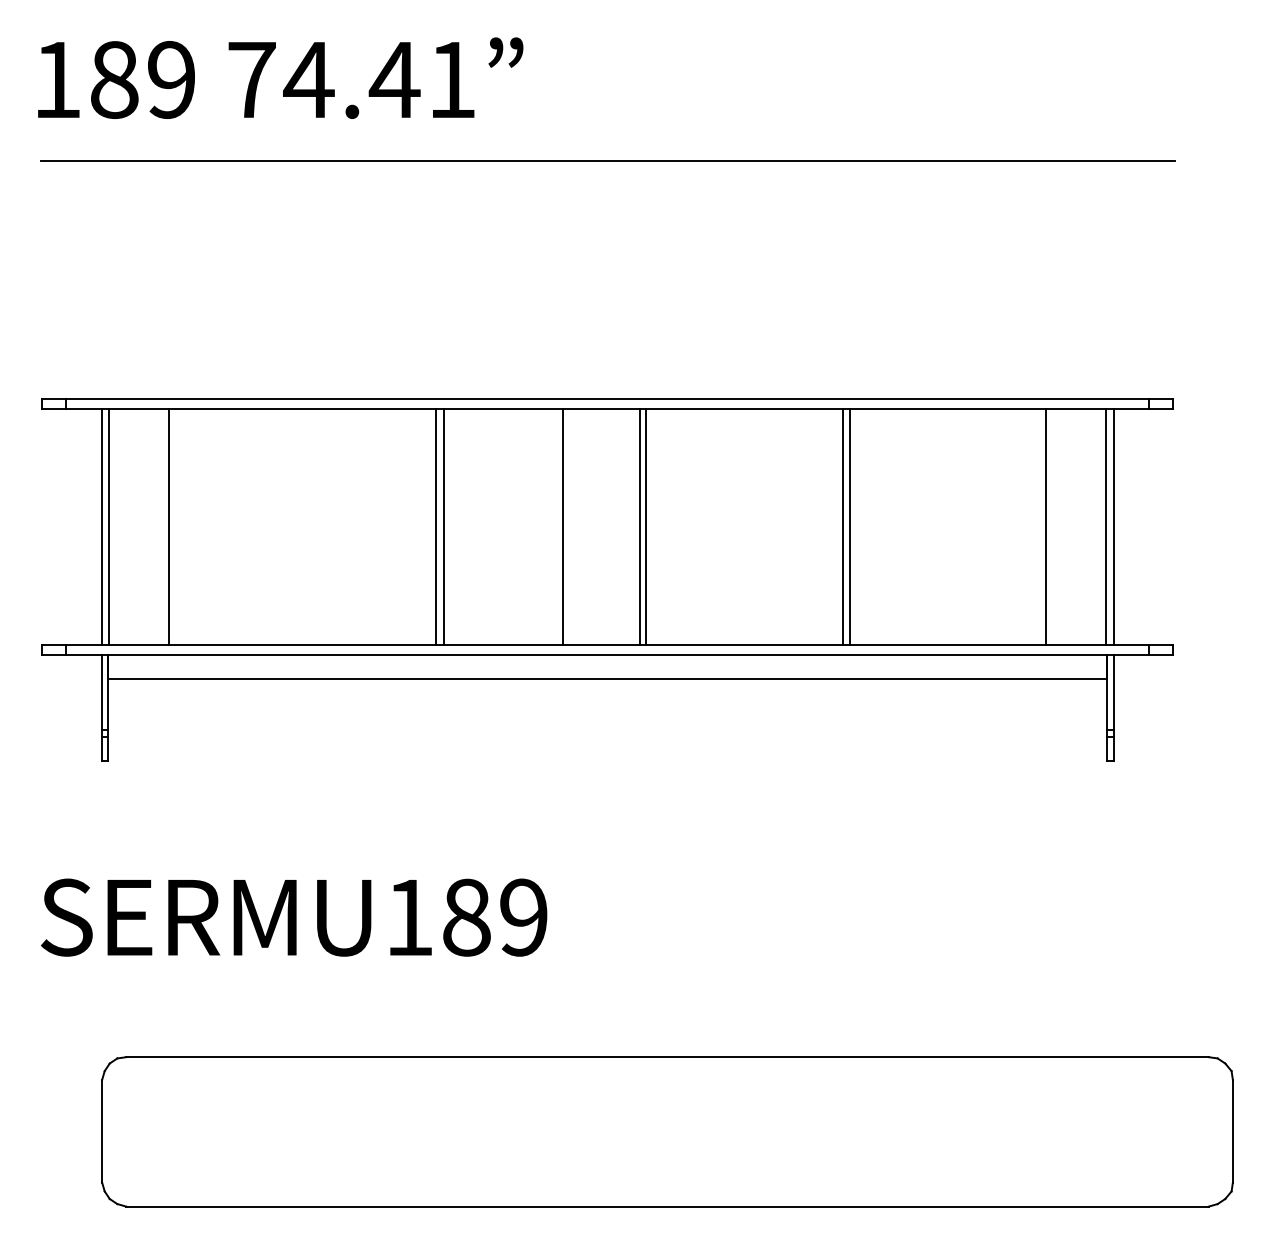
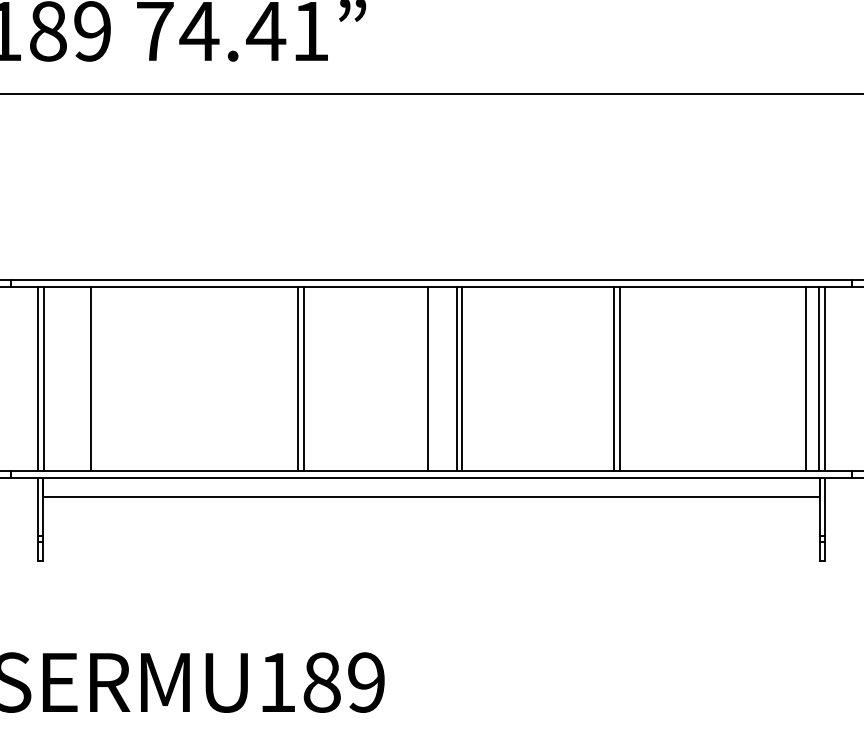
line: (562, 526) -> (427, 378), moved
line: (1046, 526) -> (806, 378), moved

